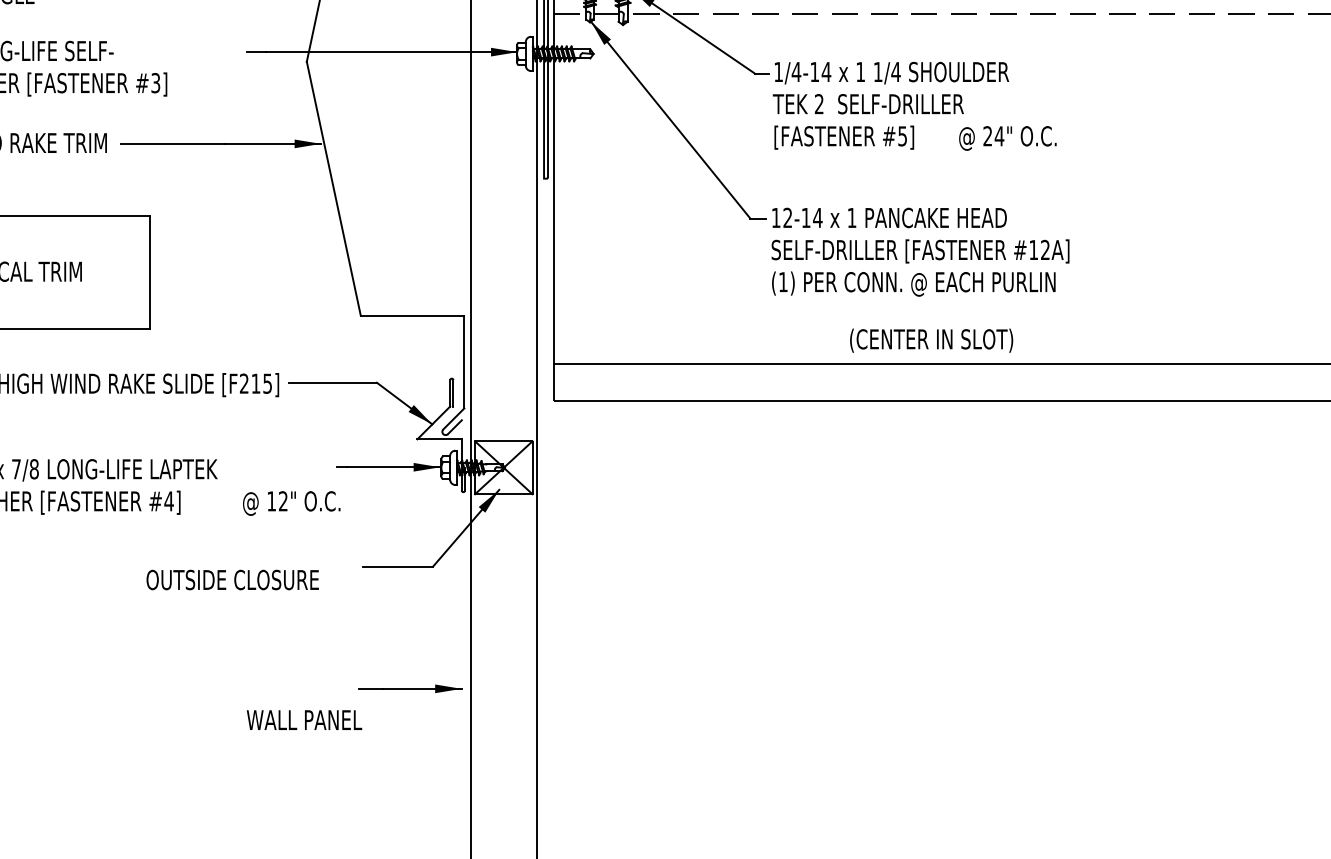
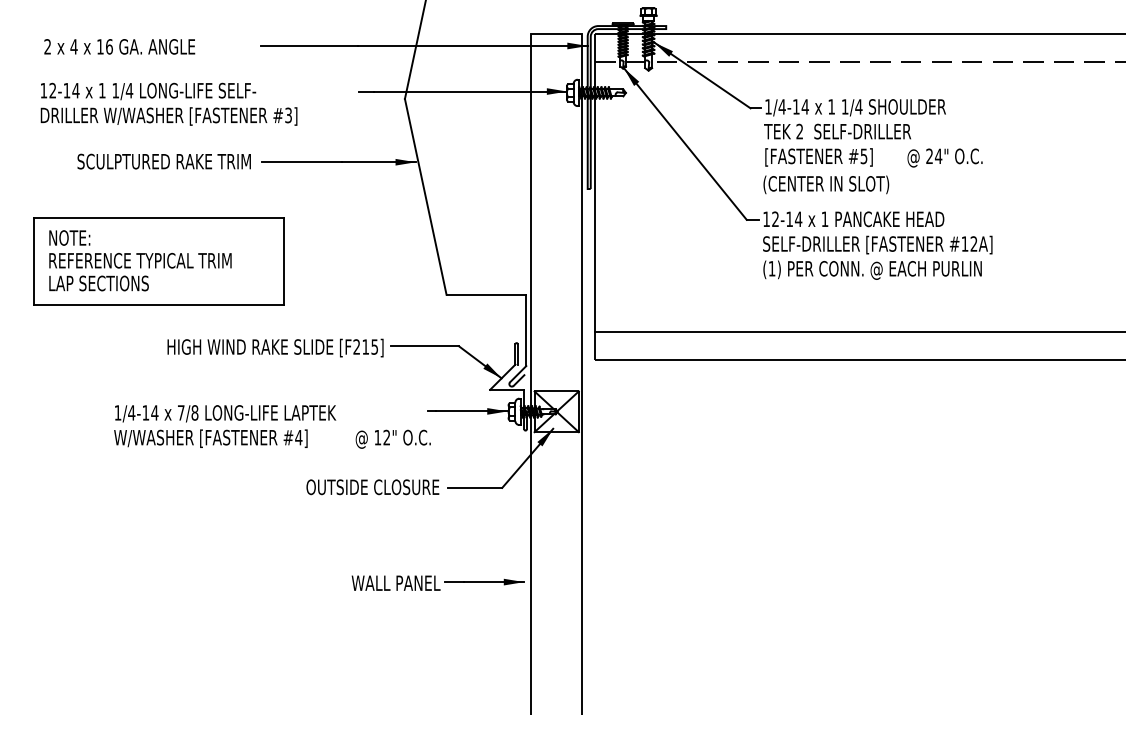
text: (931, 340) -> (826, 184), moved
text: (232, 580) -> (372, 487), moved
text: (303, 719) -> (395, 582), moved

